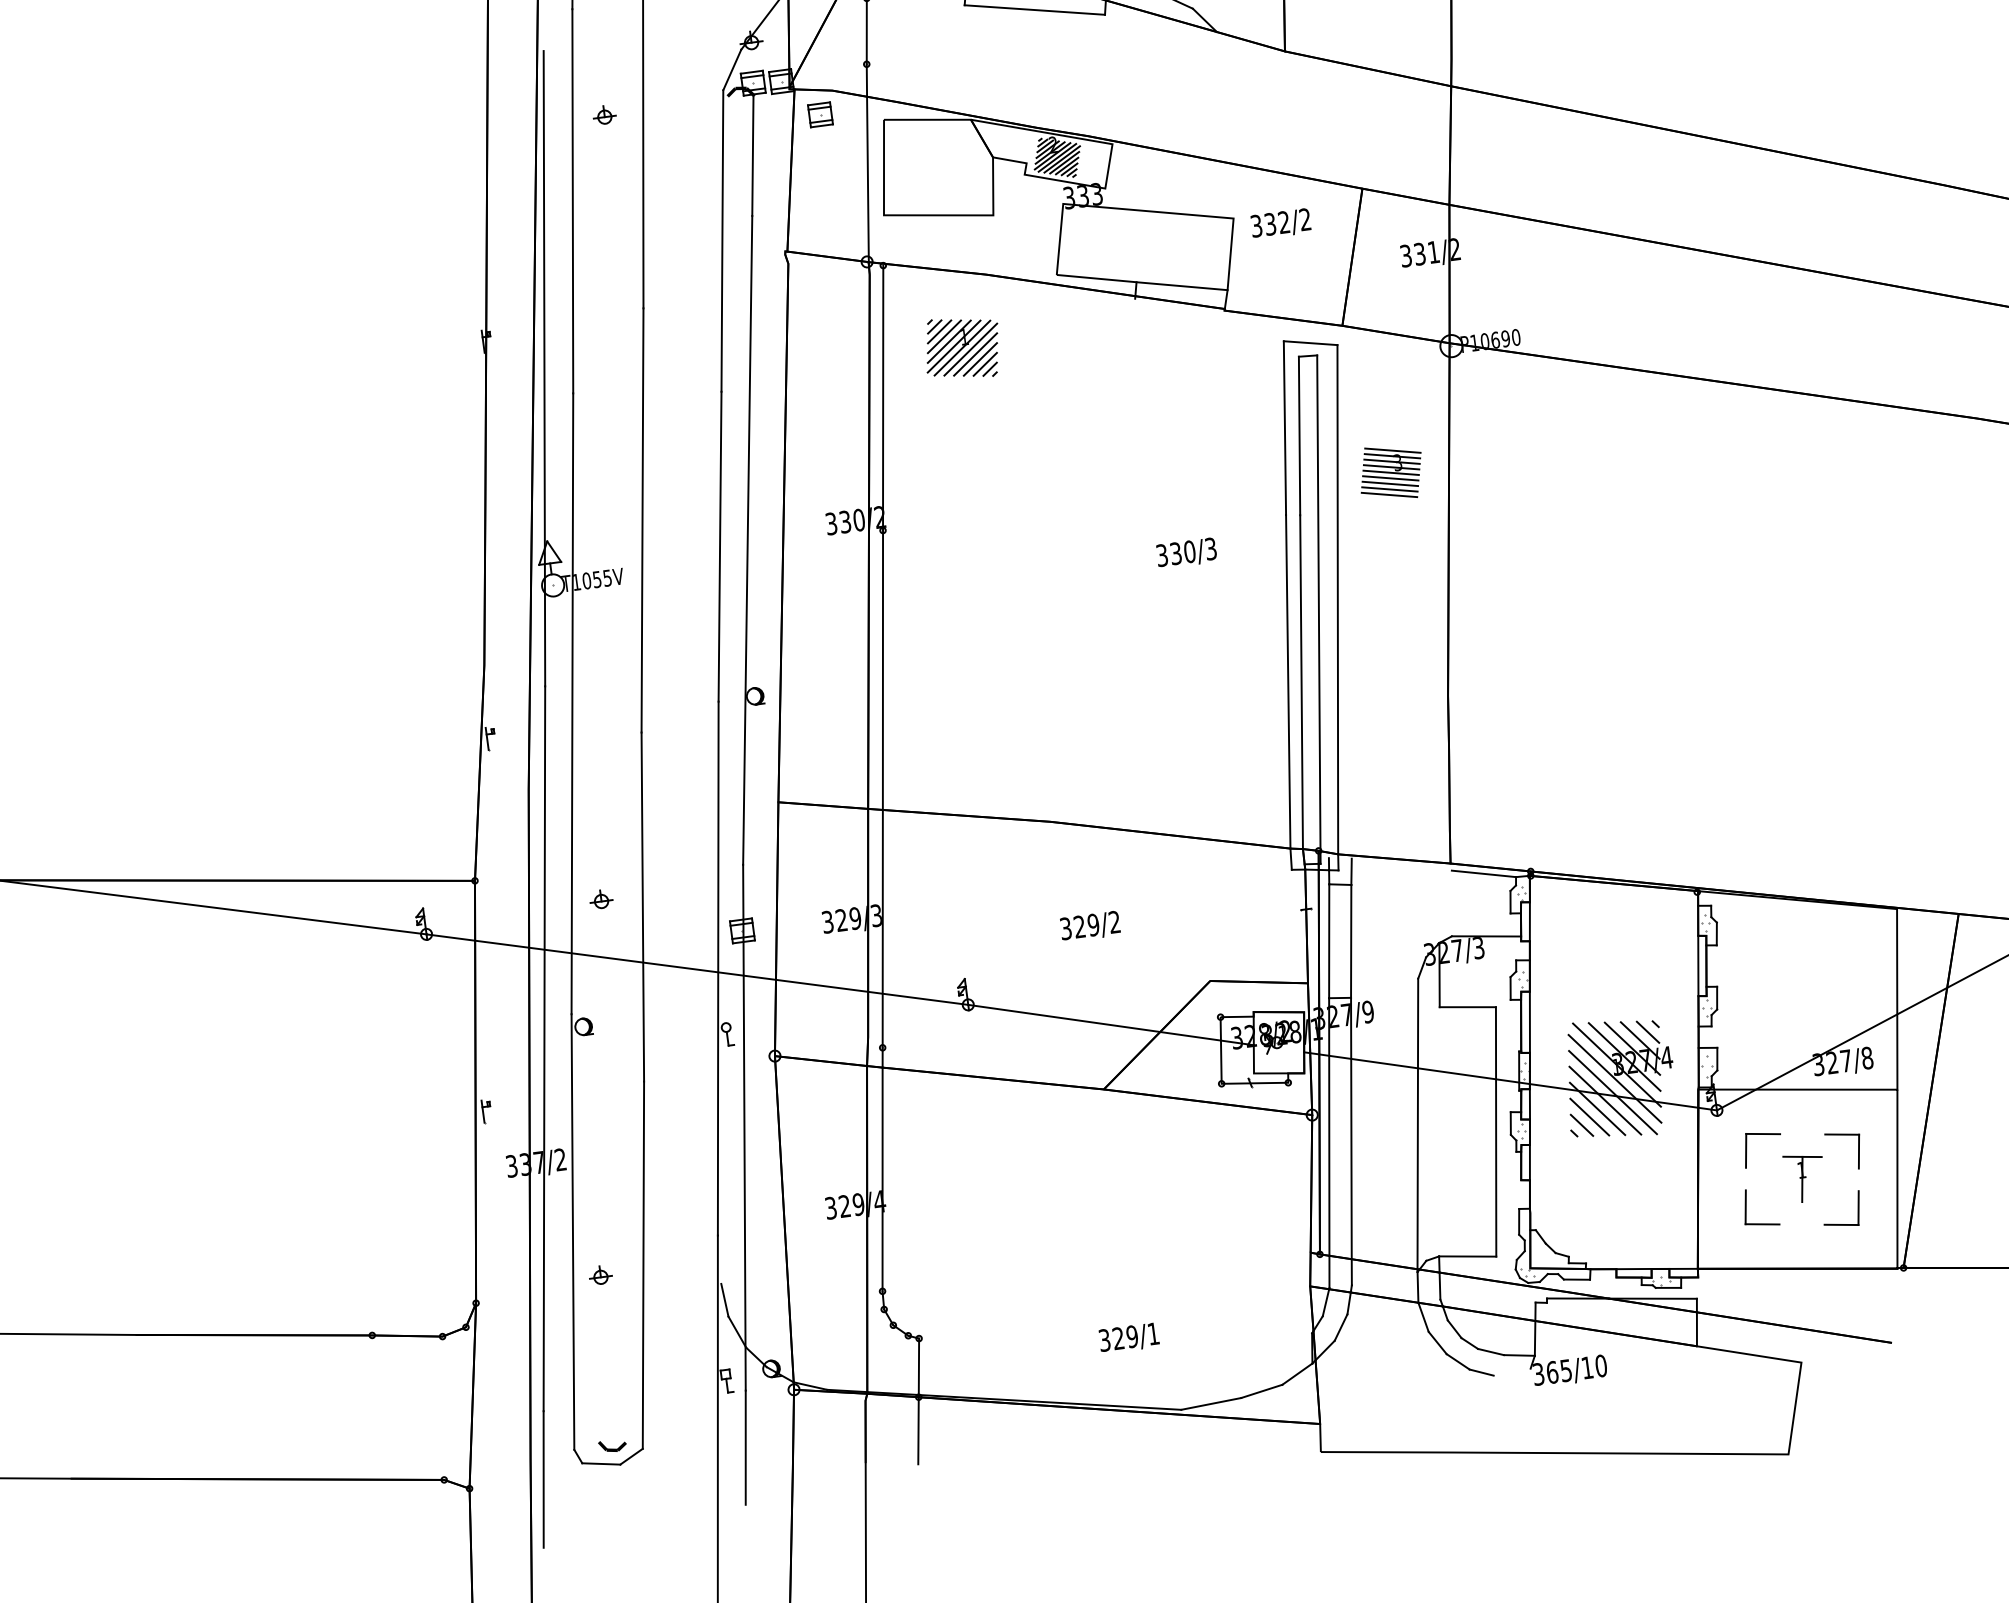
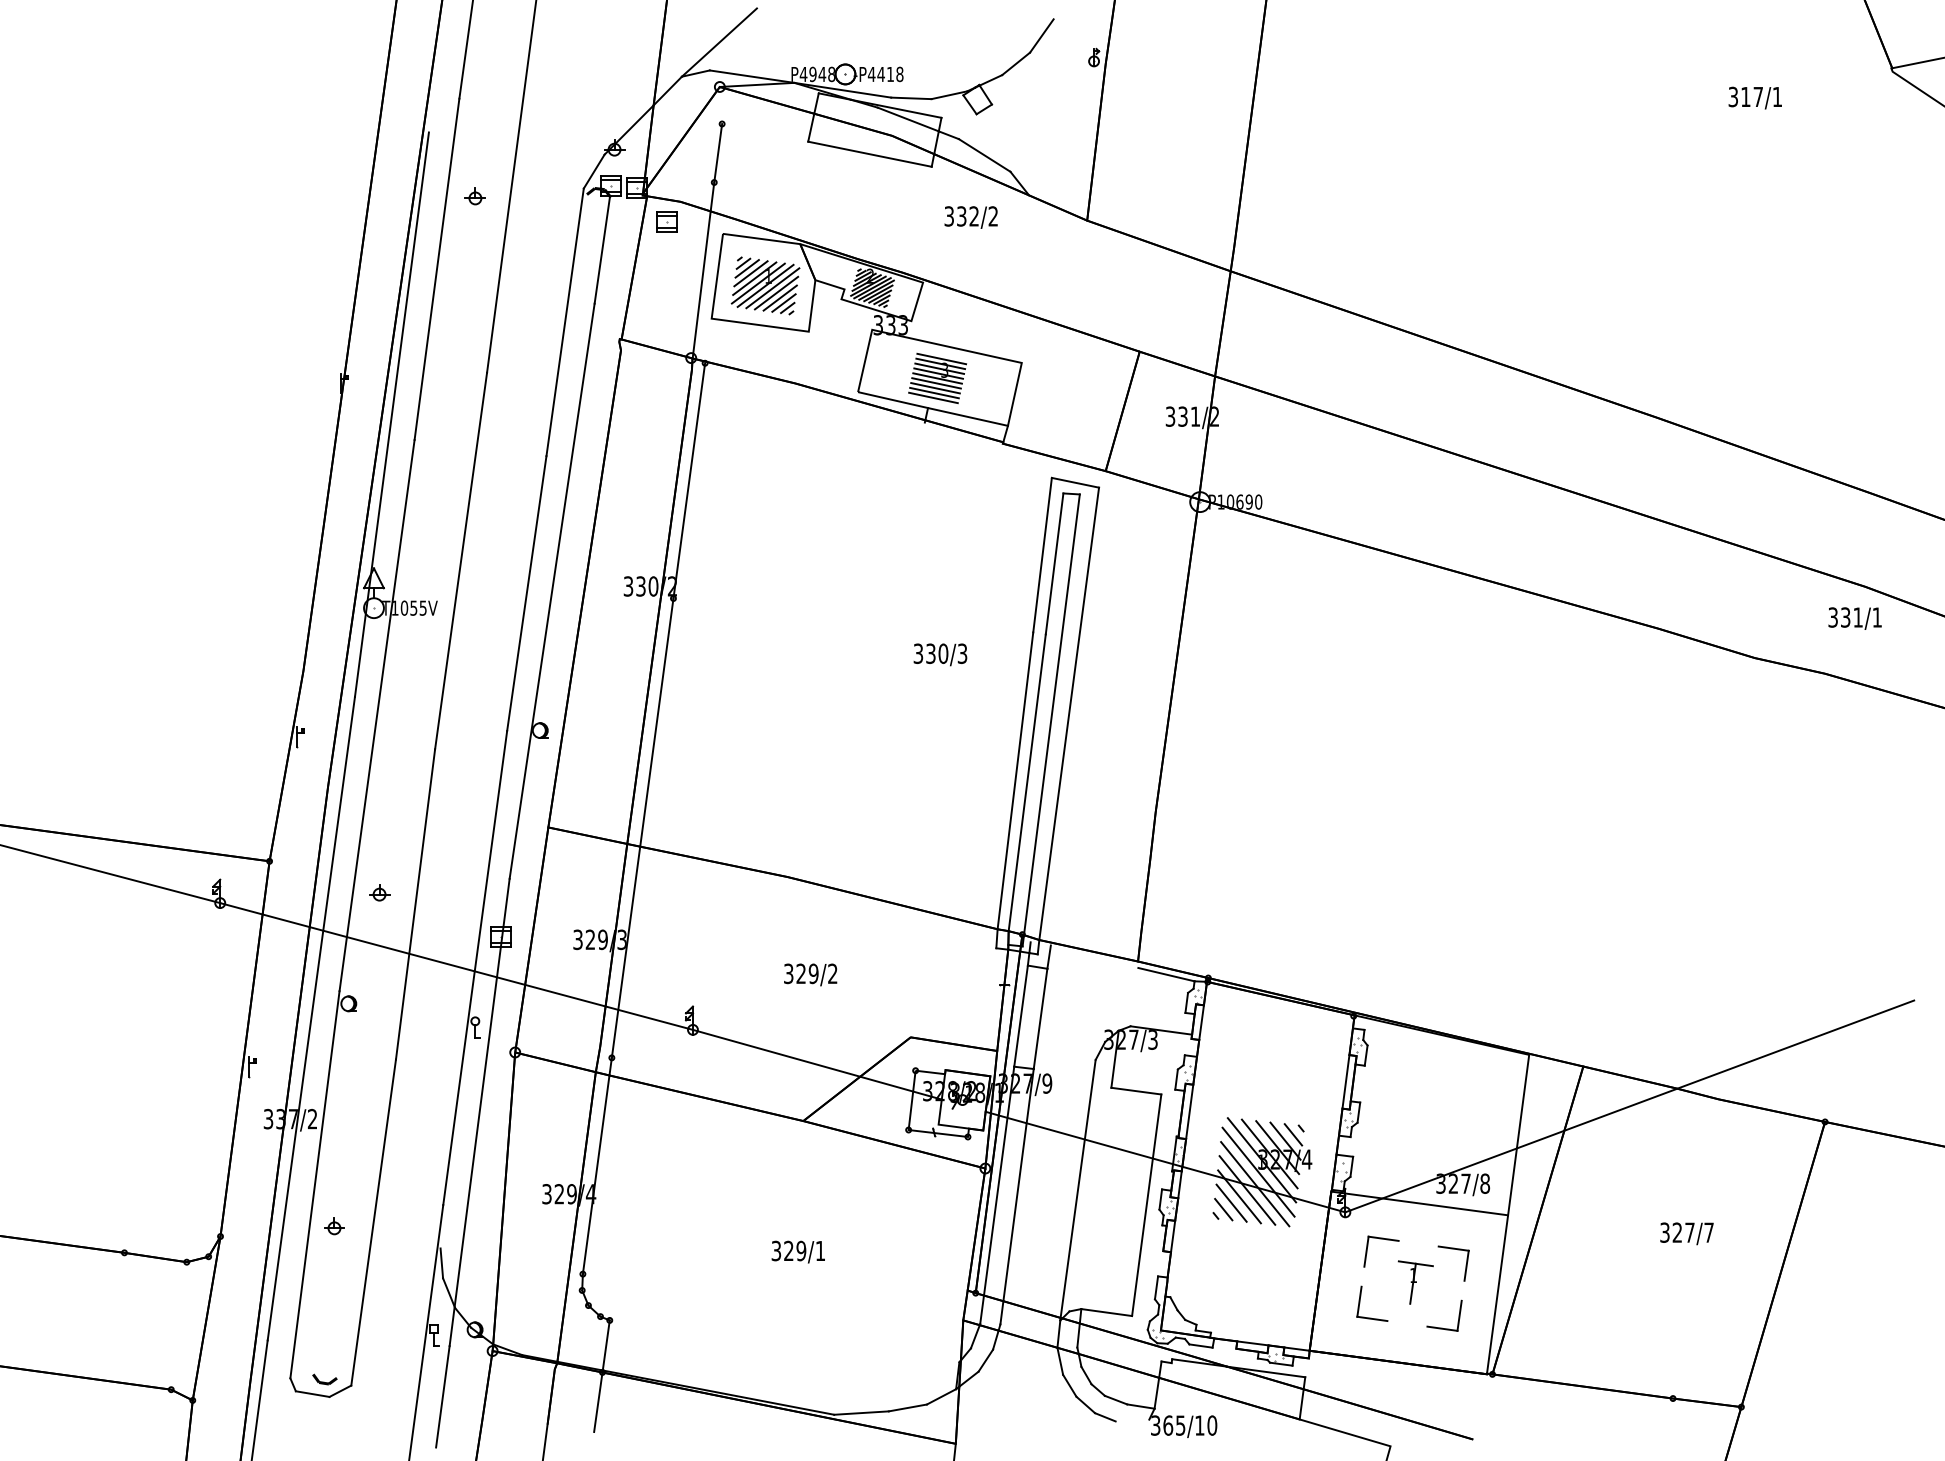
text: (1280, 224) -> (970, 217), moved
part: (962, 347) -> (765, 285), moved
part: (1391, 472) -> (937, 378), moved
text: (1128, 1337) -> (797, 1251), moved

